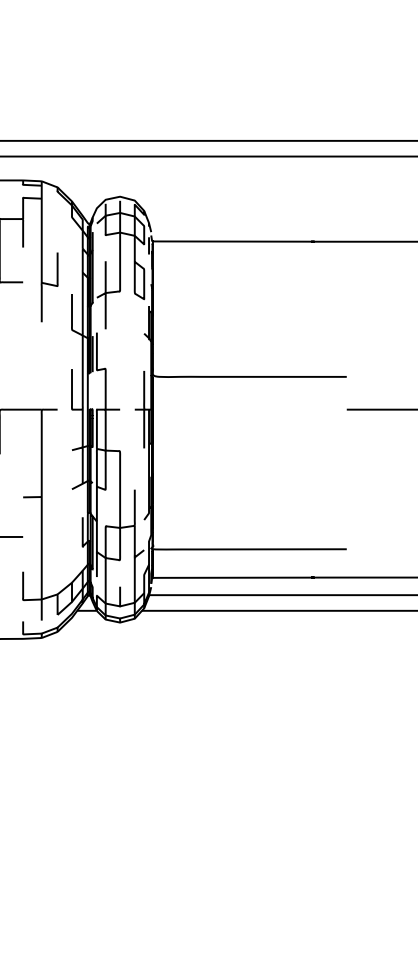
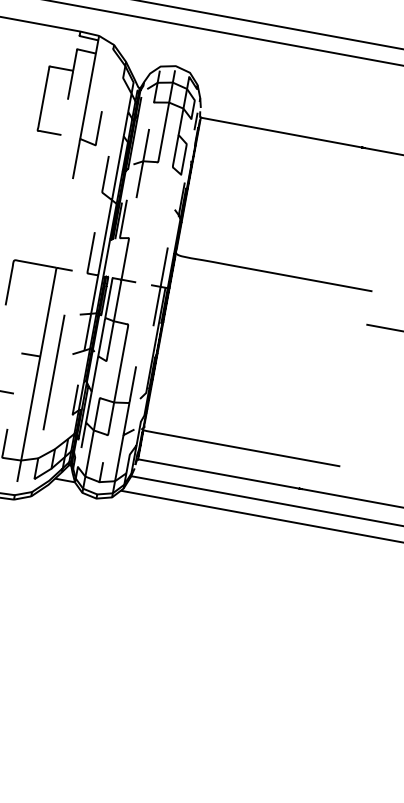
line: (57, 509) -> (53, 372), added

